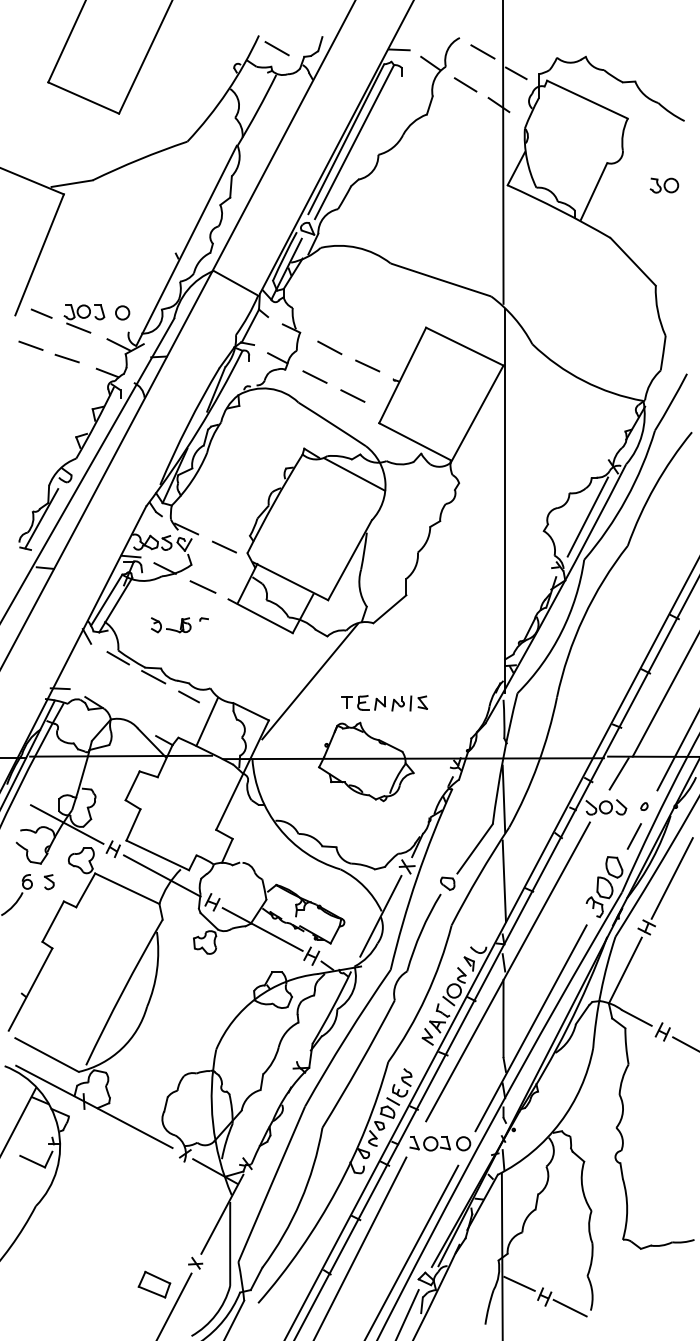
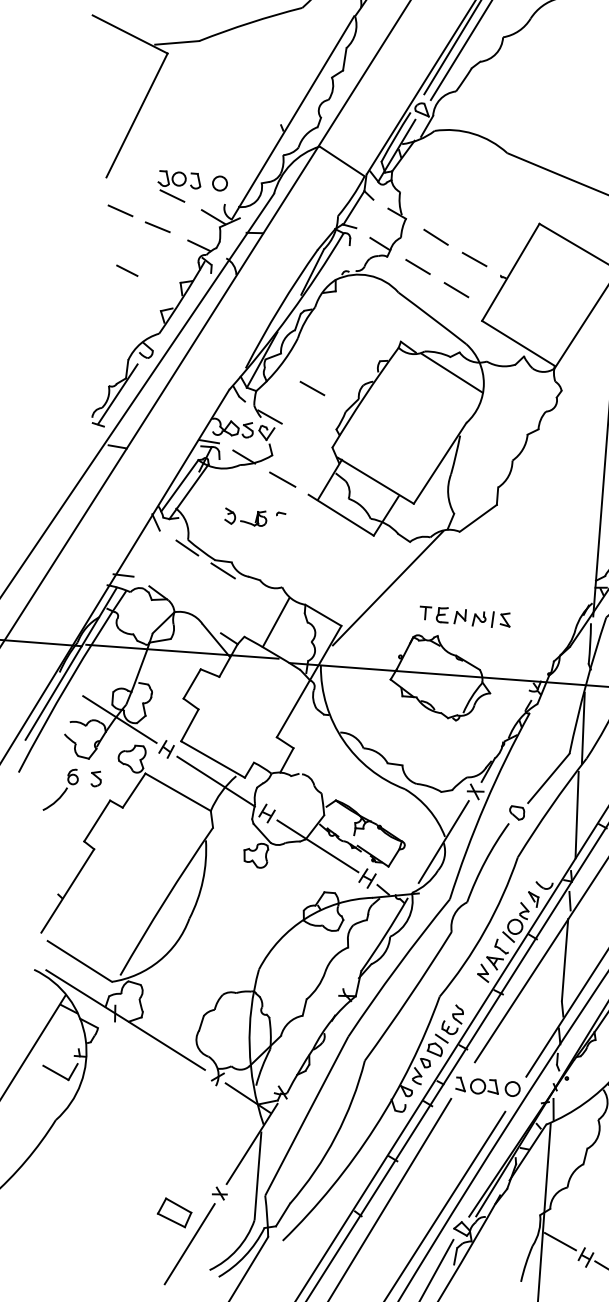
line: (41, 313) -> (127, 270), moved
line: (224, 546) -> (312, 387), moved
line: (188, 696) -> (258, 594), removed

